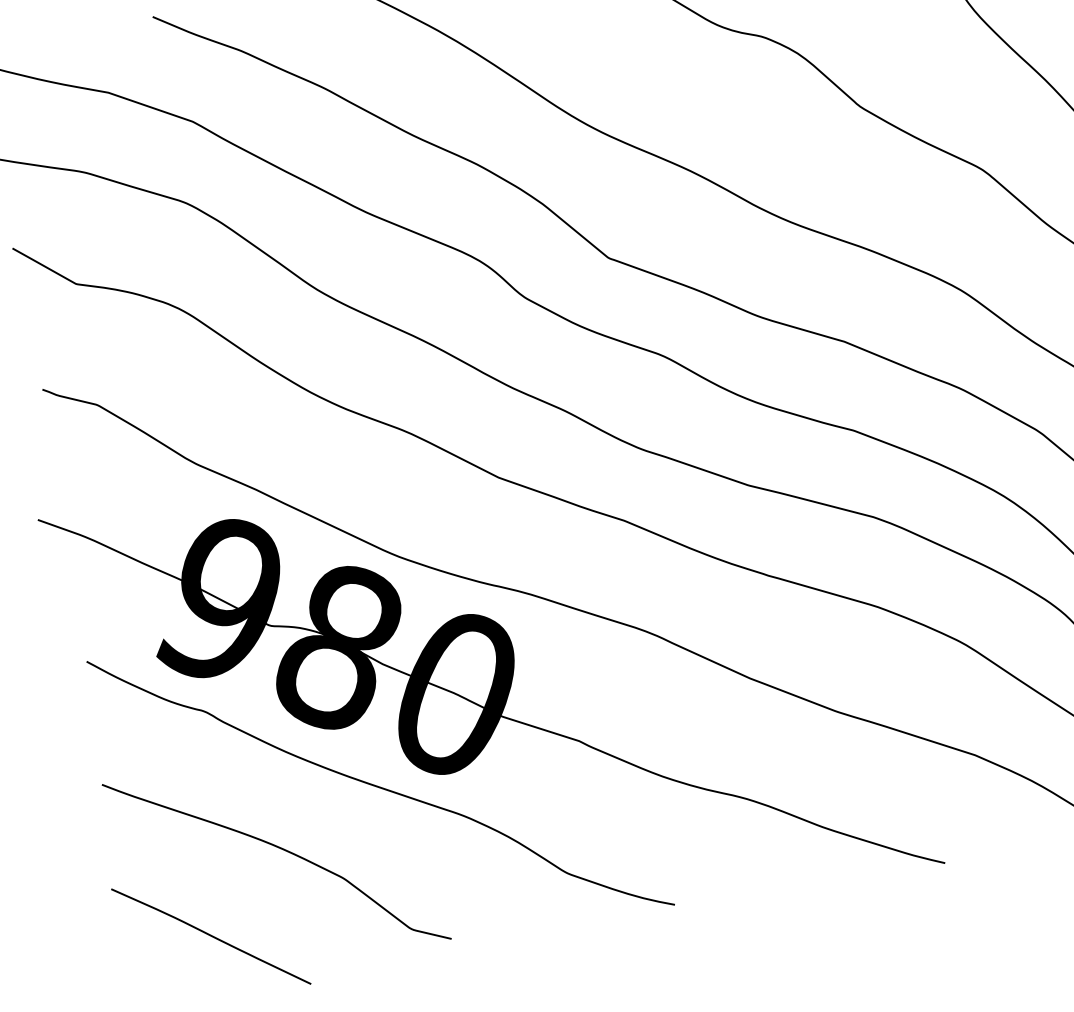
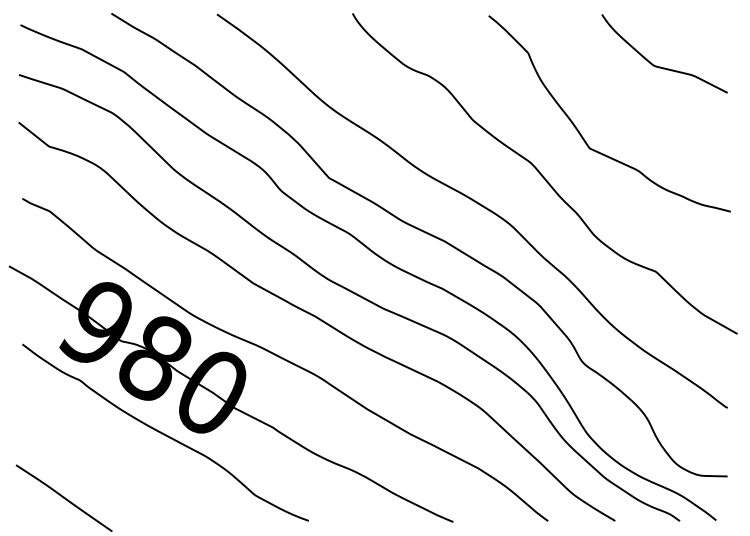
curve: (278, 849) -> (106, 458), removed

